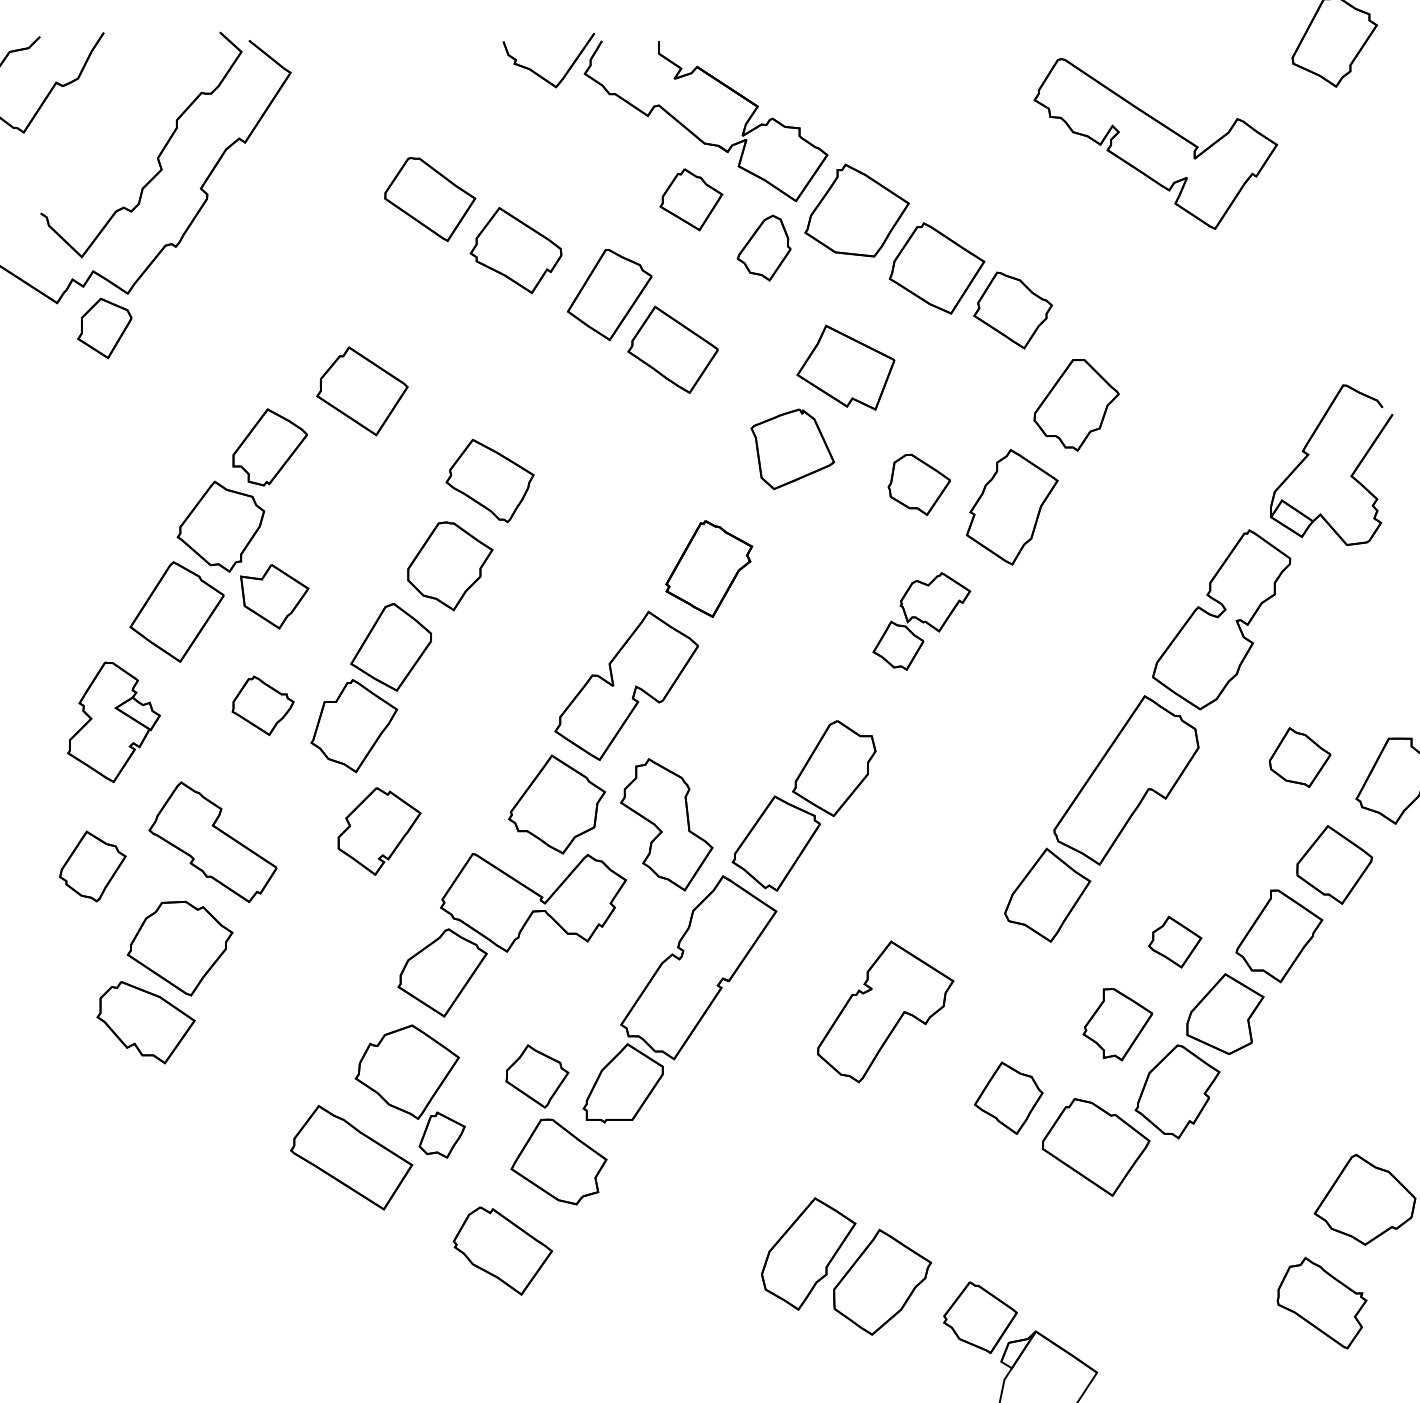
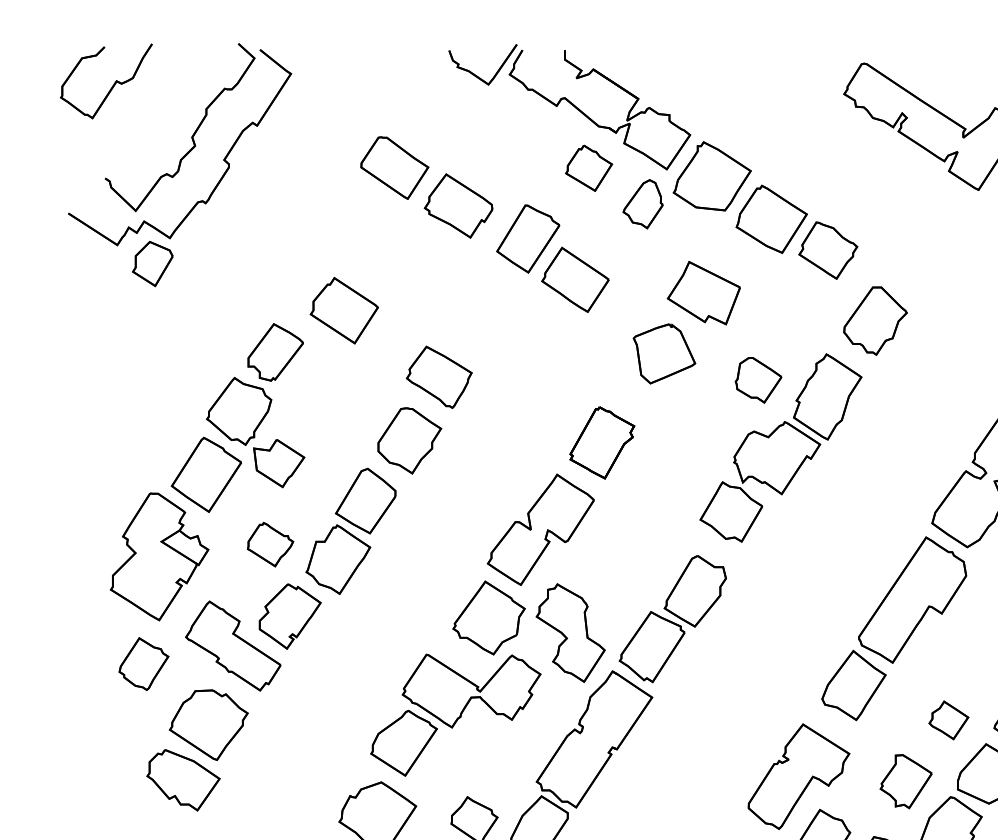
part: (921, 621) -> (760, 481), size x1.67
part: (113, 722) -> (159, 557), size x1.43
part: (379, 831) -> (290, 616), moved
part: (885, 1011) -> (798, 776), moved

